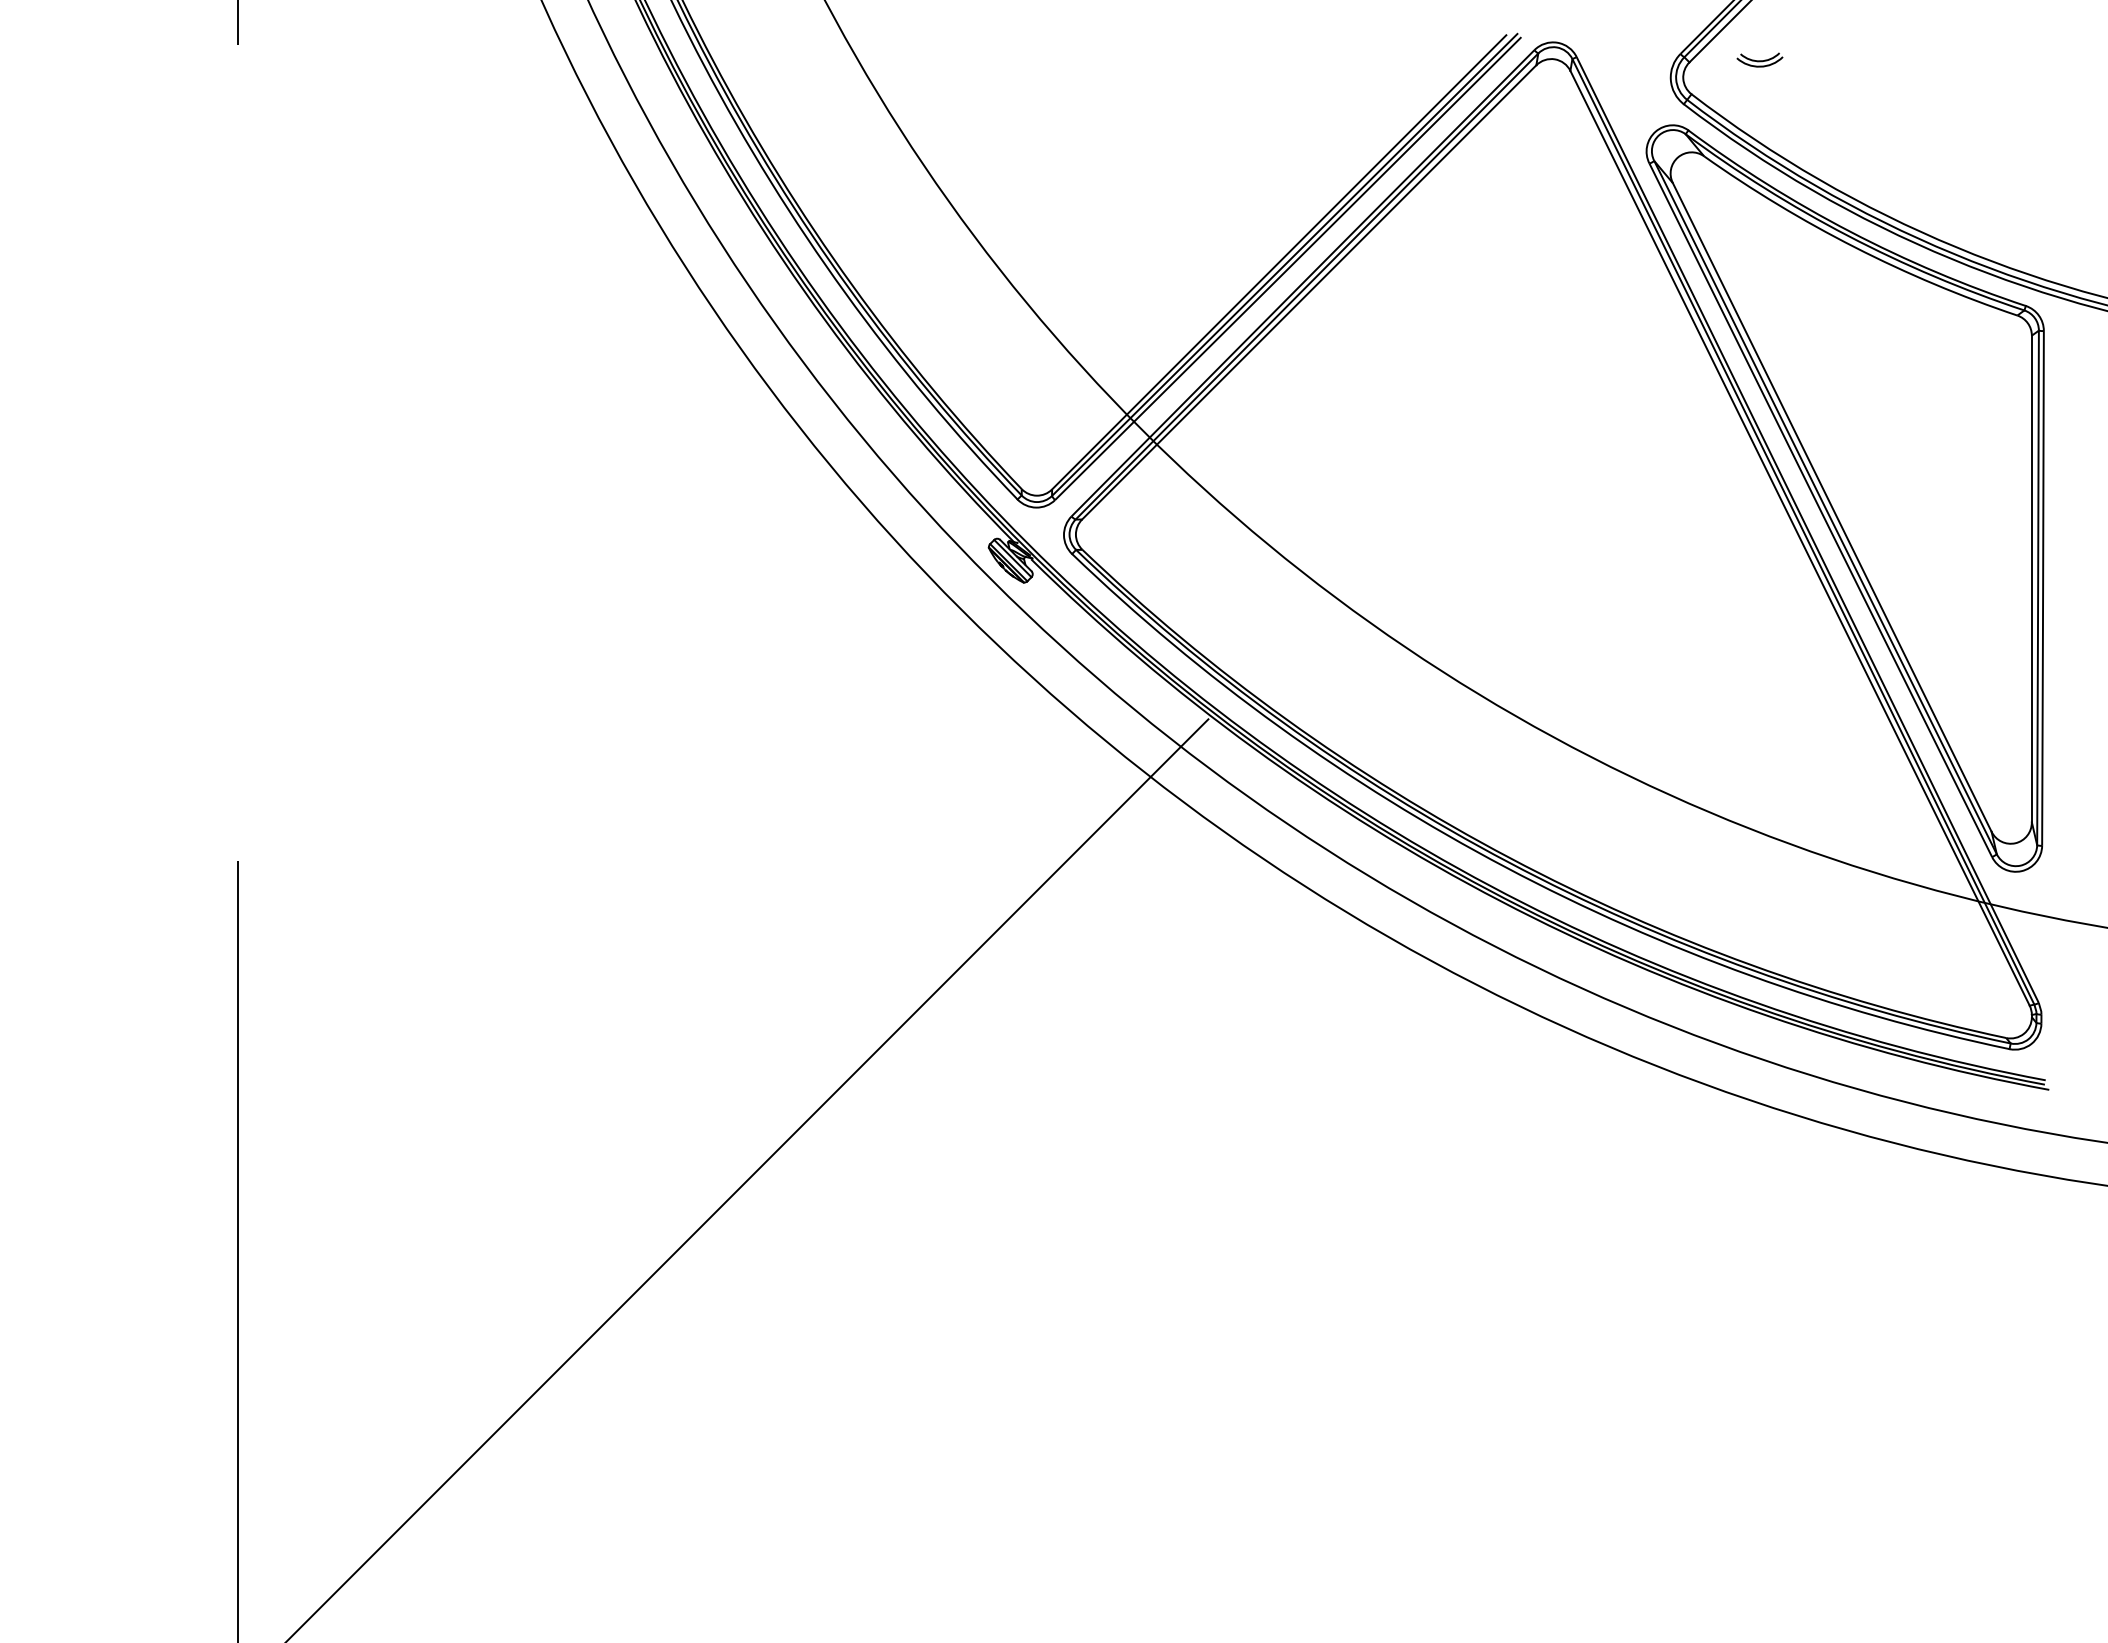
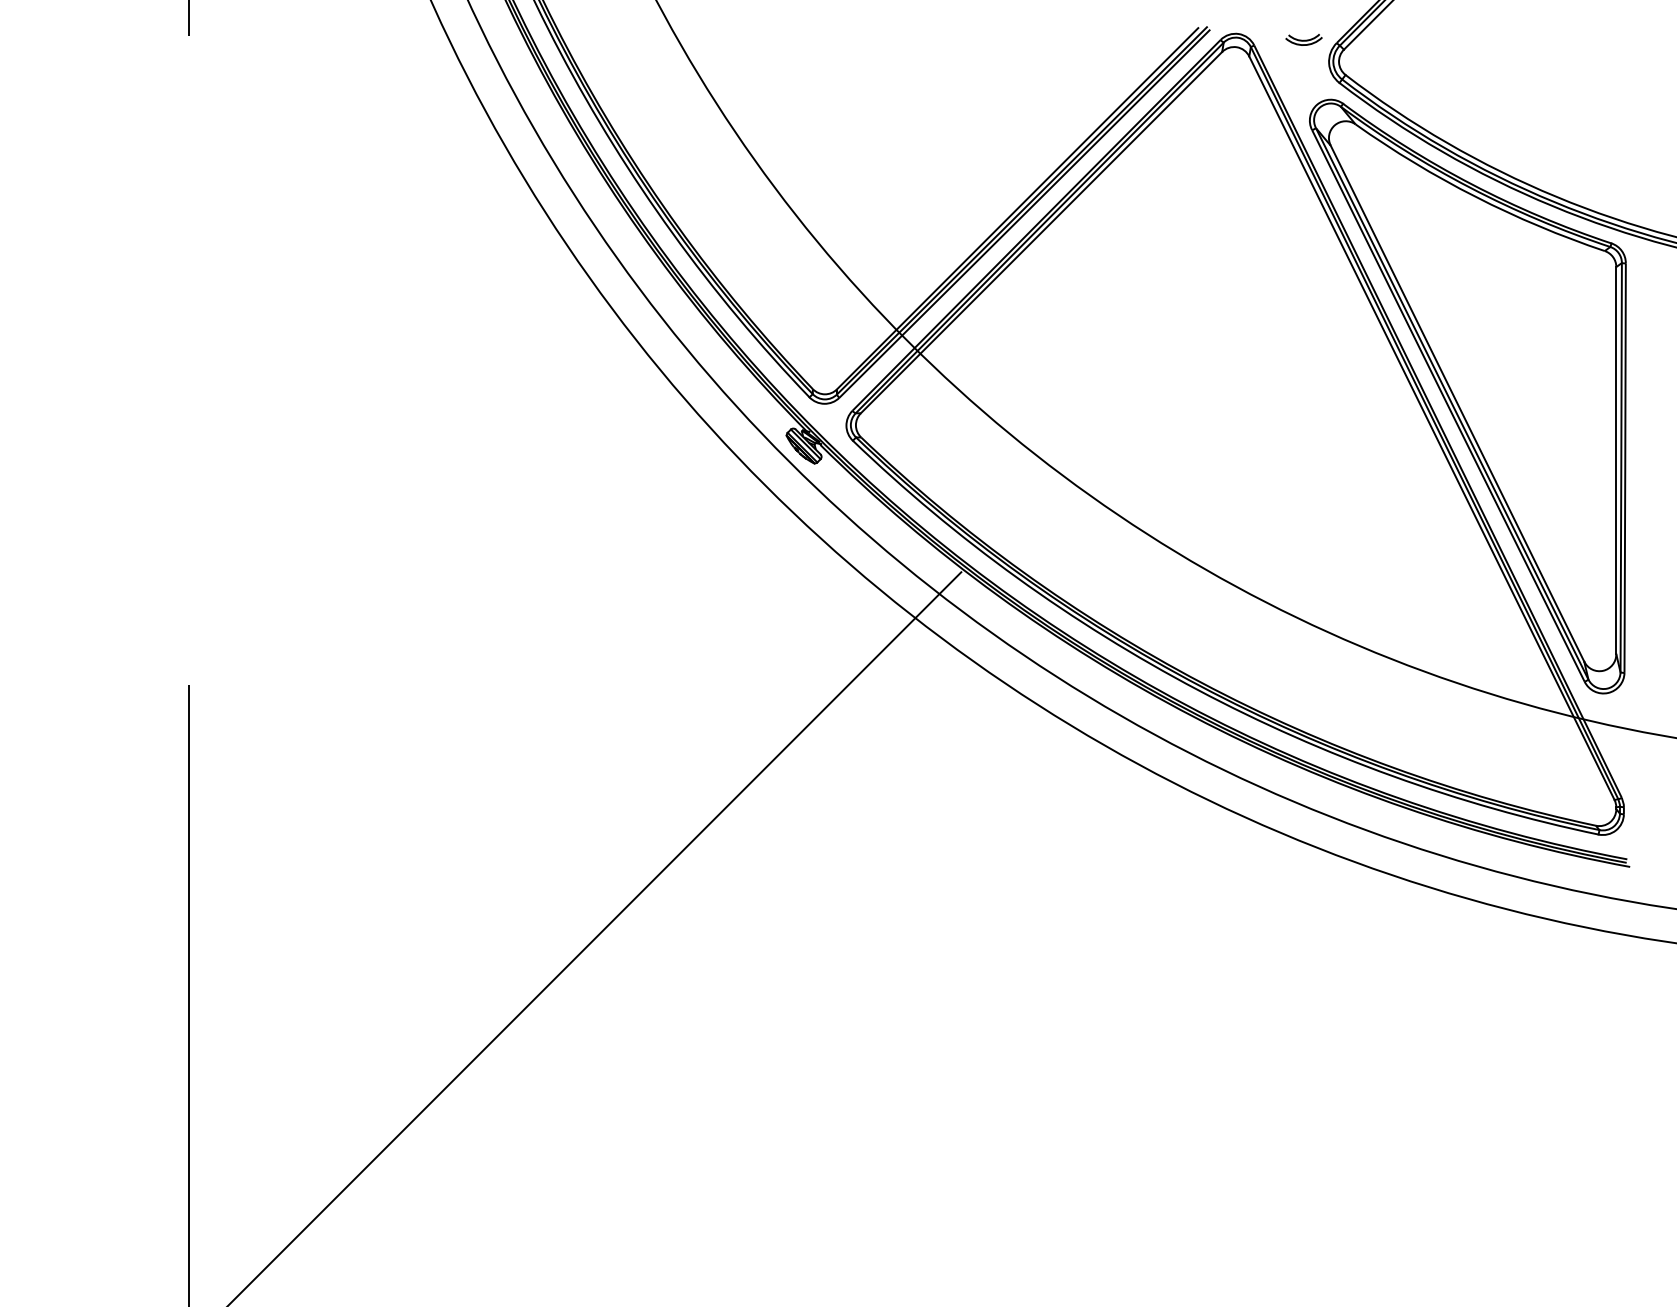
part: (1759, 59) -> (1303, 39), moved

